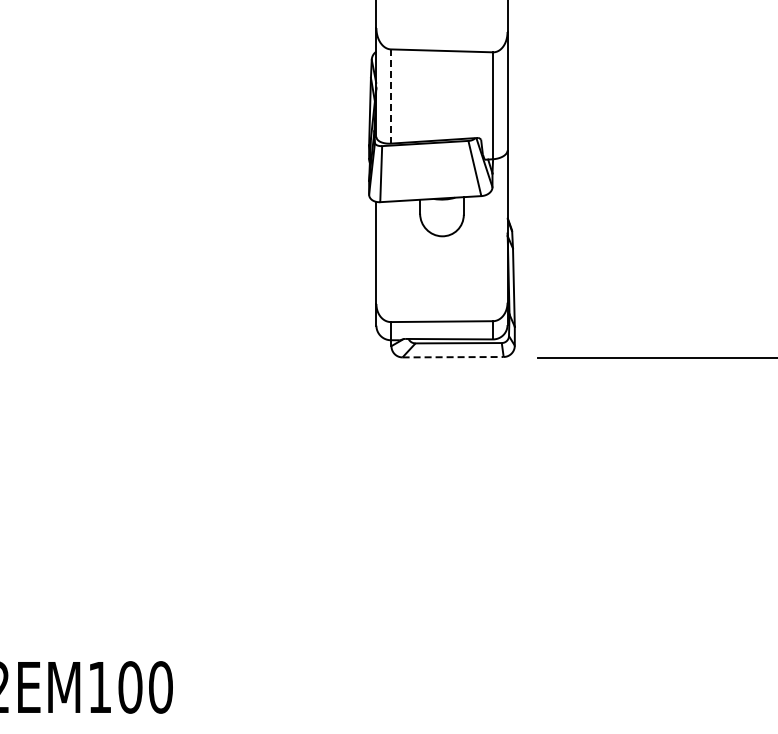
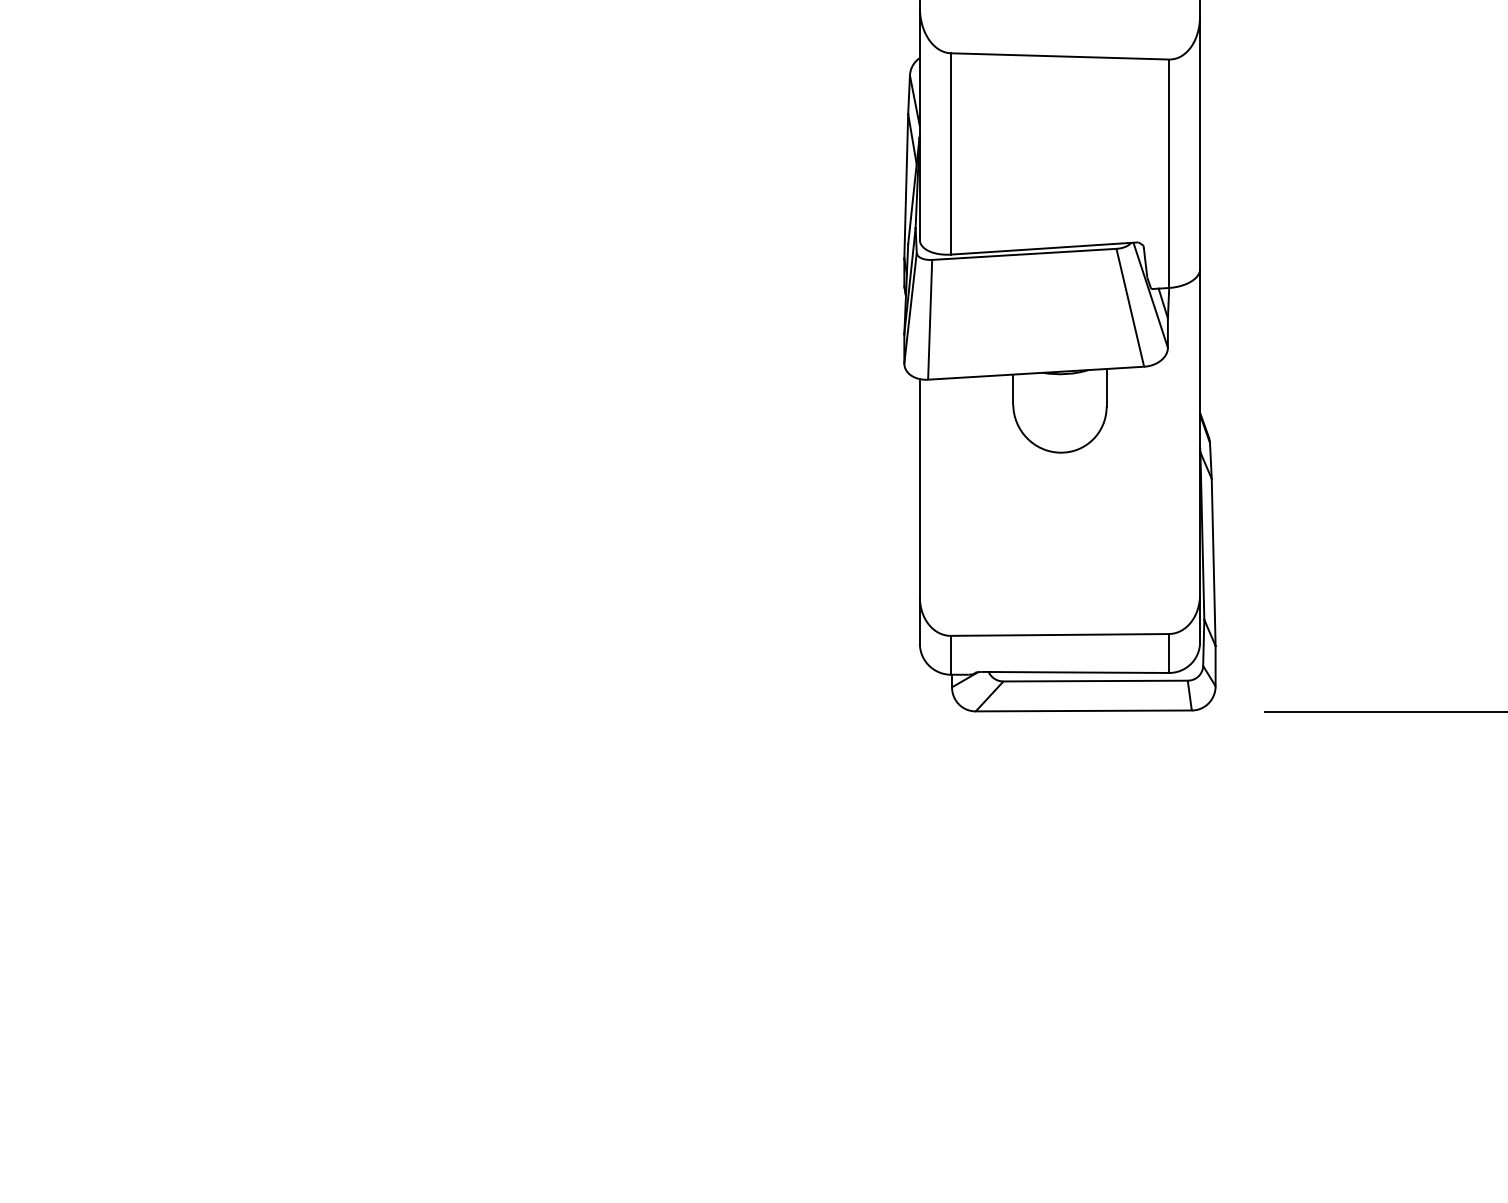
line: (390, 97) -> (949, 156), dashed -> solid
line: (453, 357) -> (1084, 711), dashed -> solid

